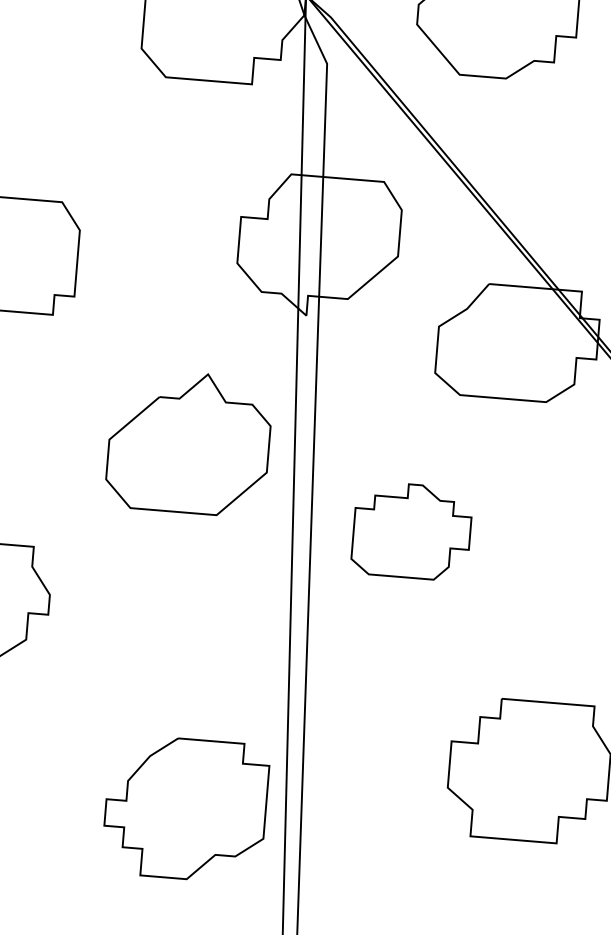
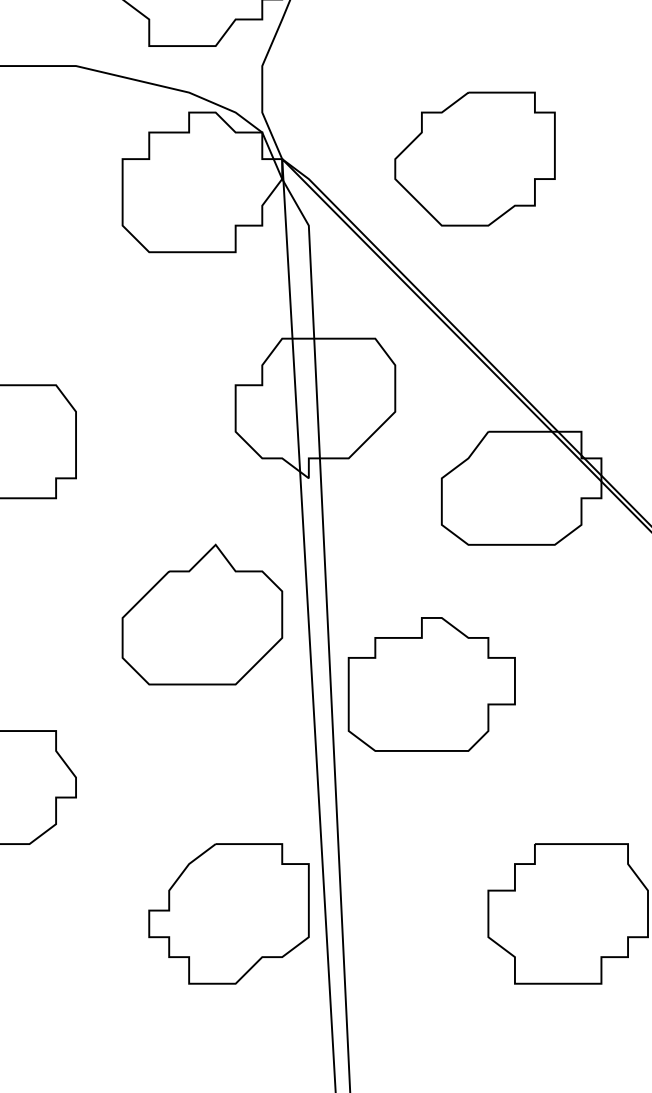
part: (411, 531) -> (431, 684), size x1.43
part: (185, 808) -> (228, 913), moved

